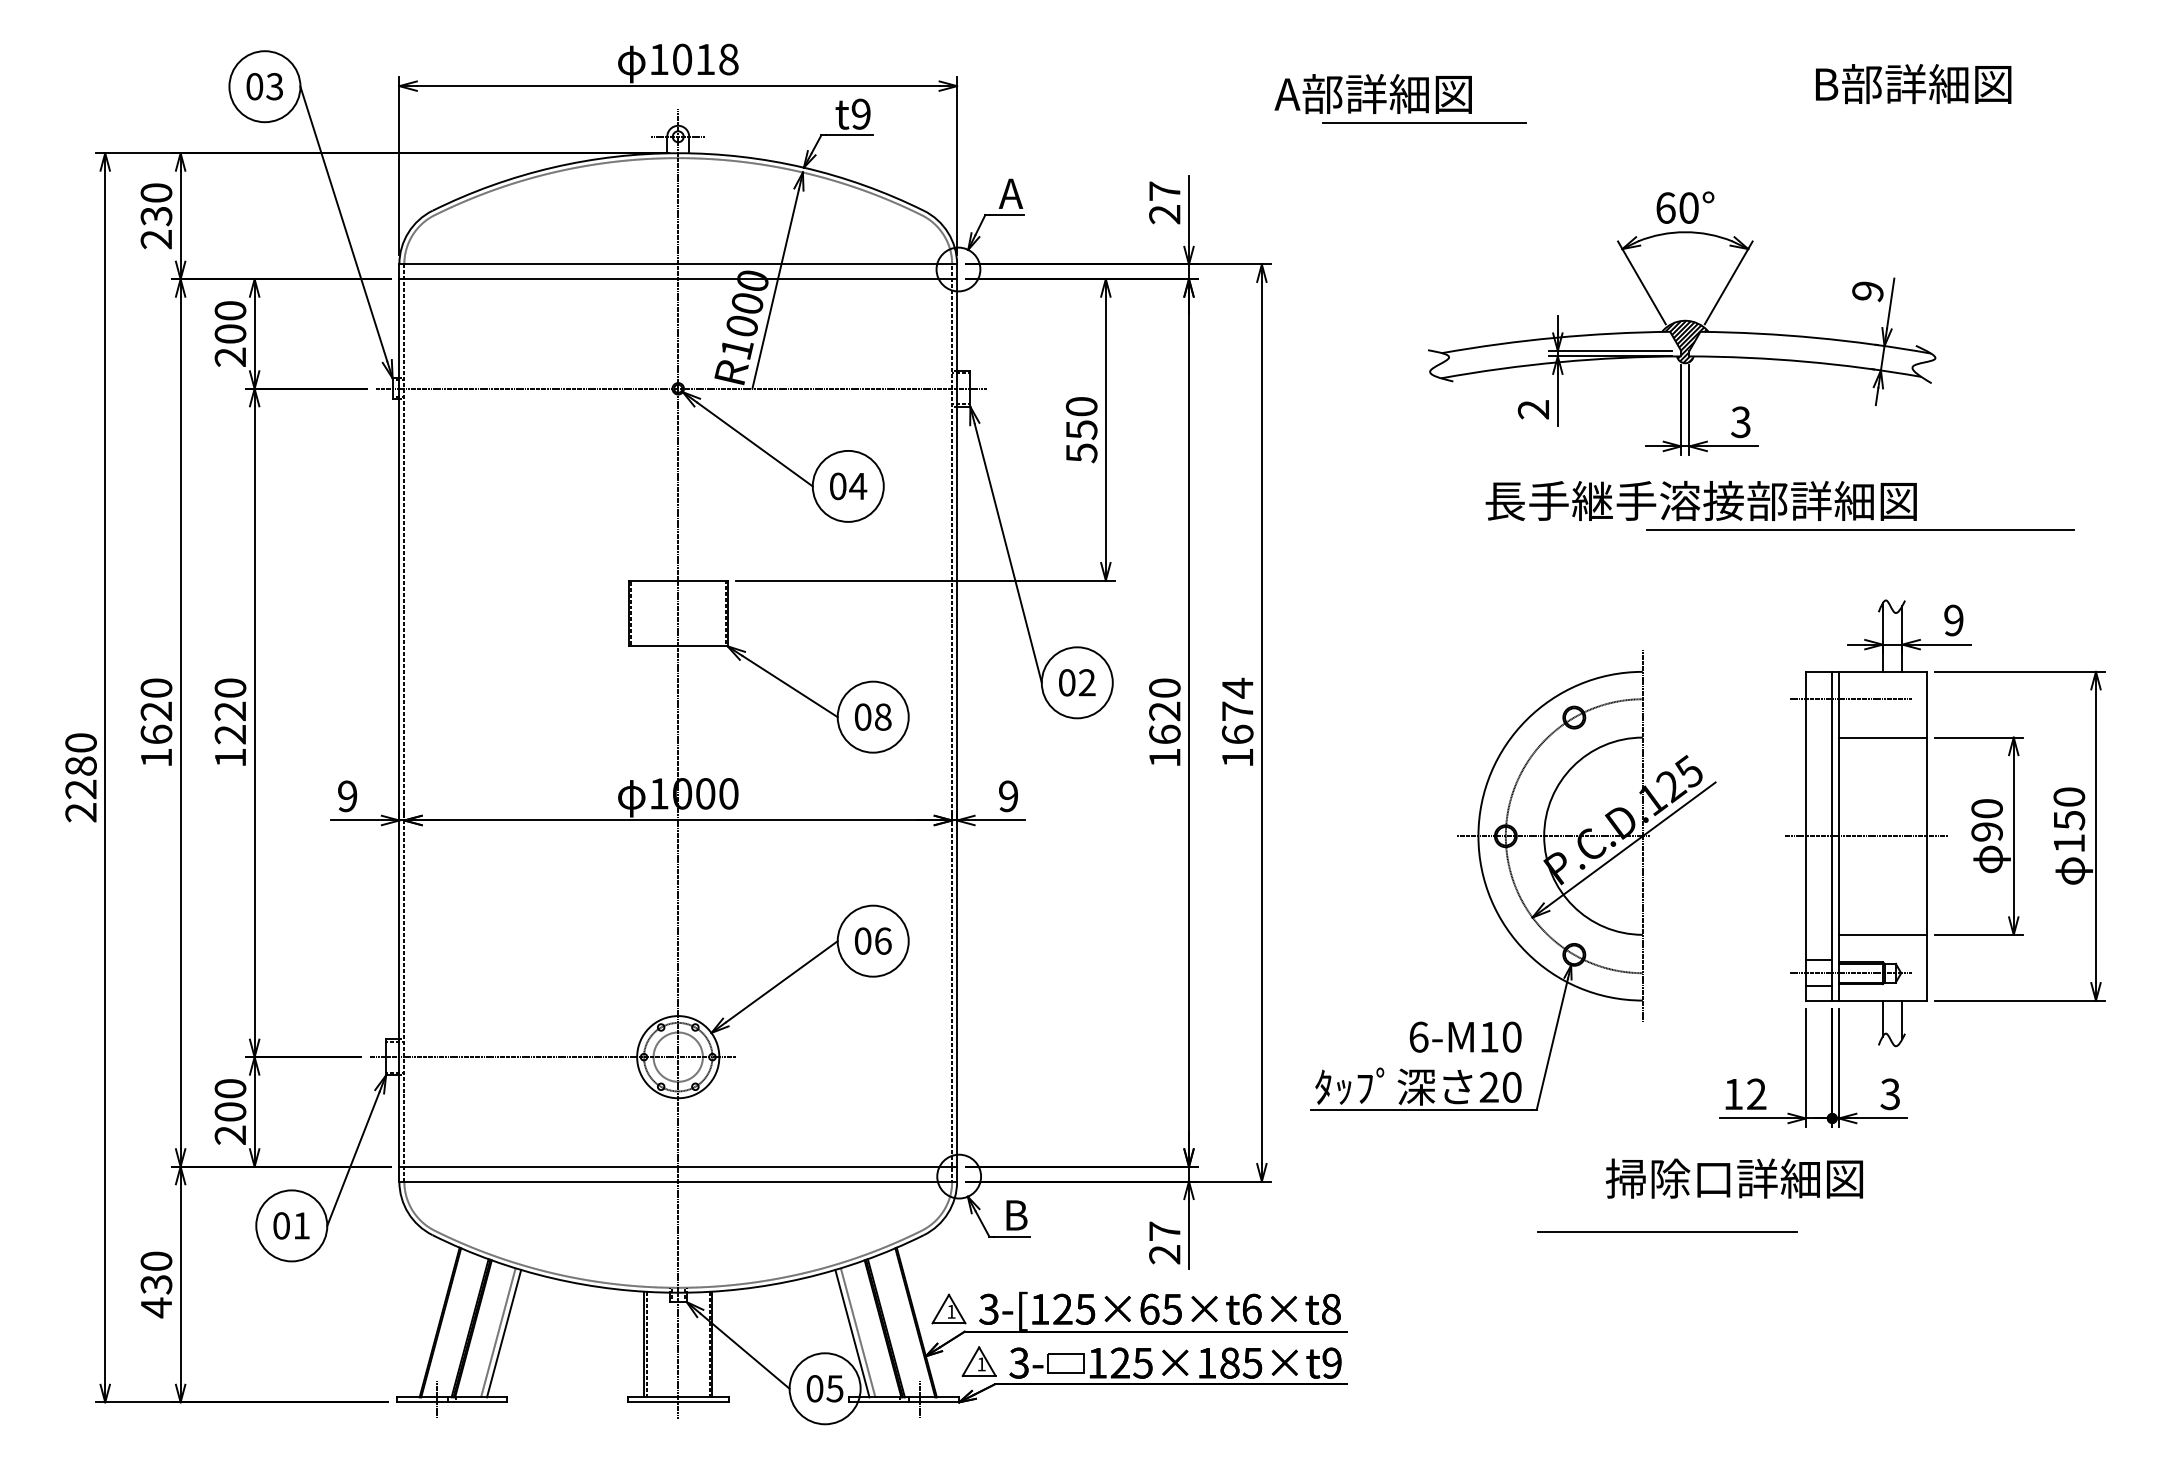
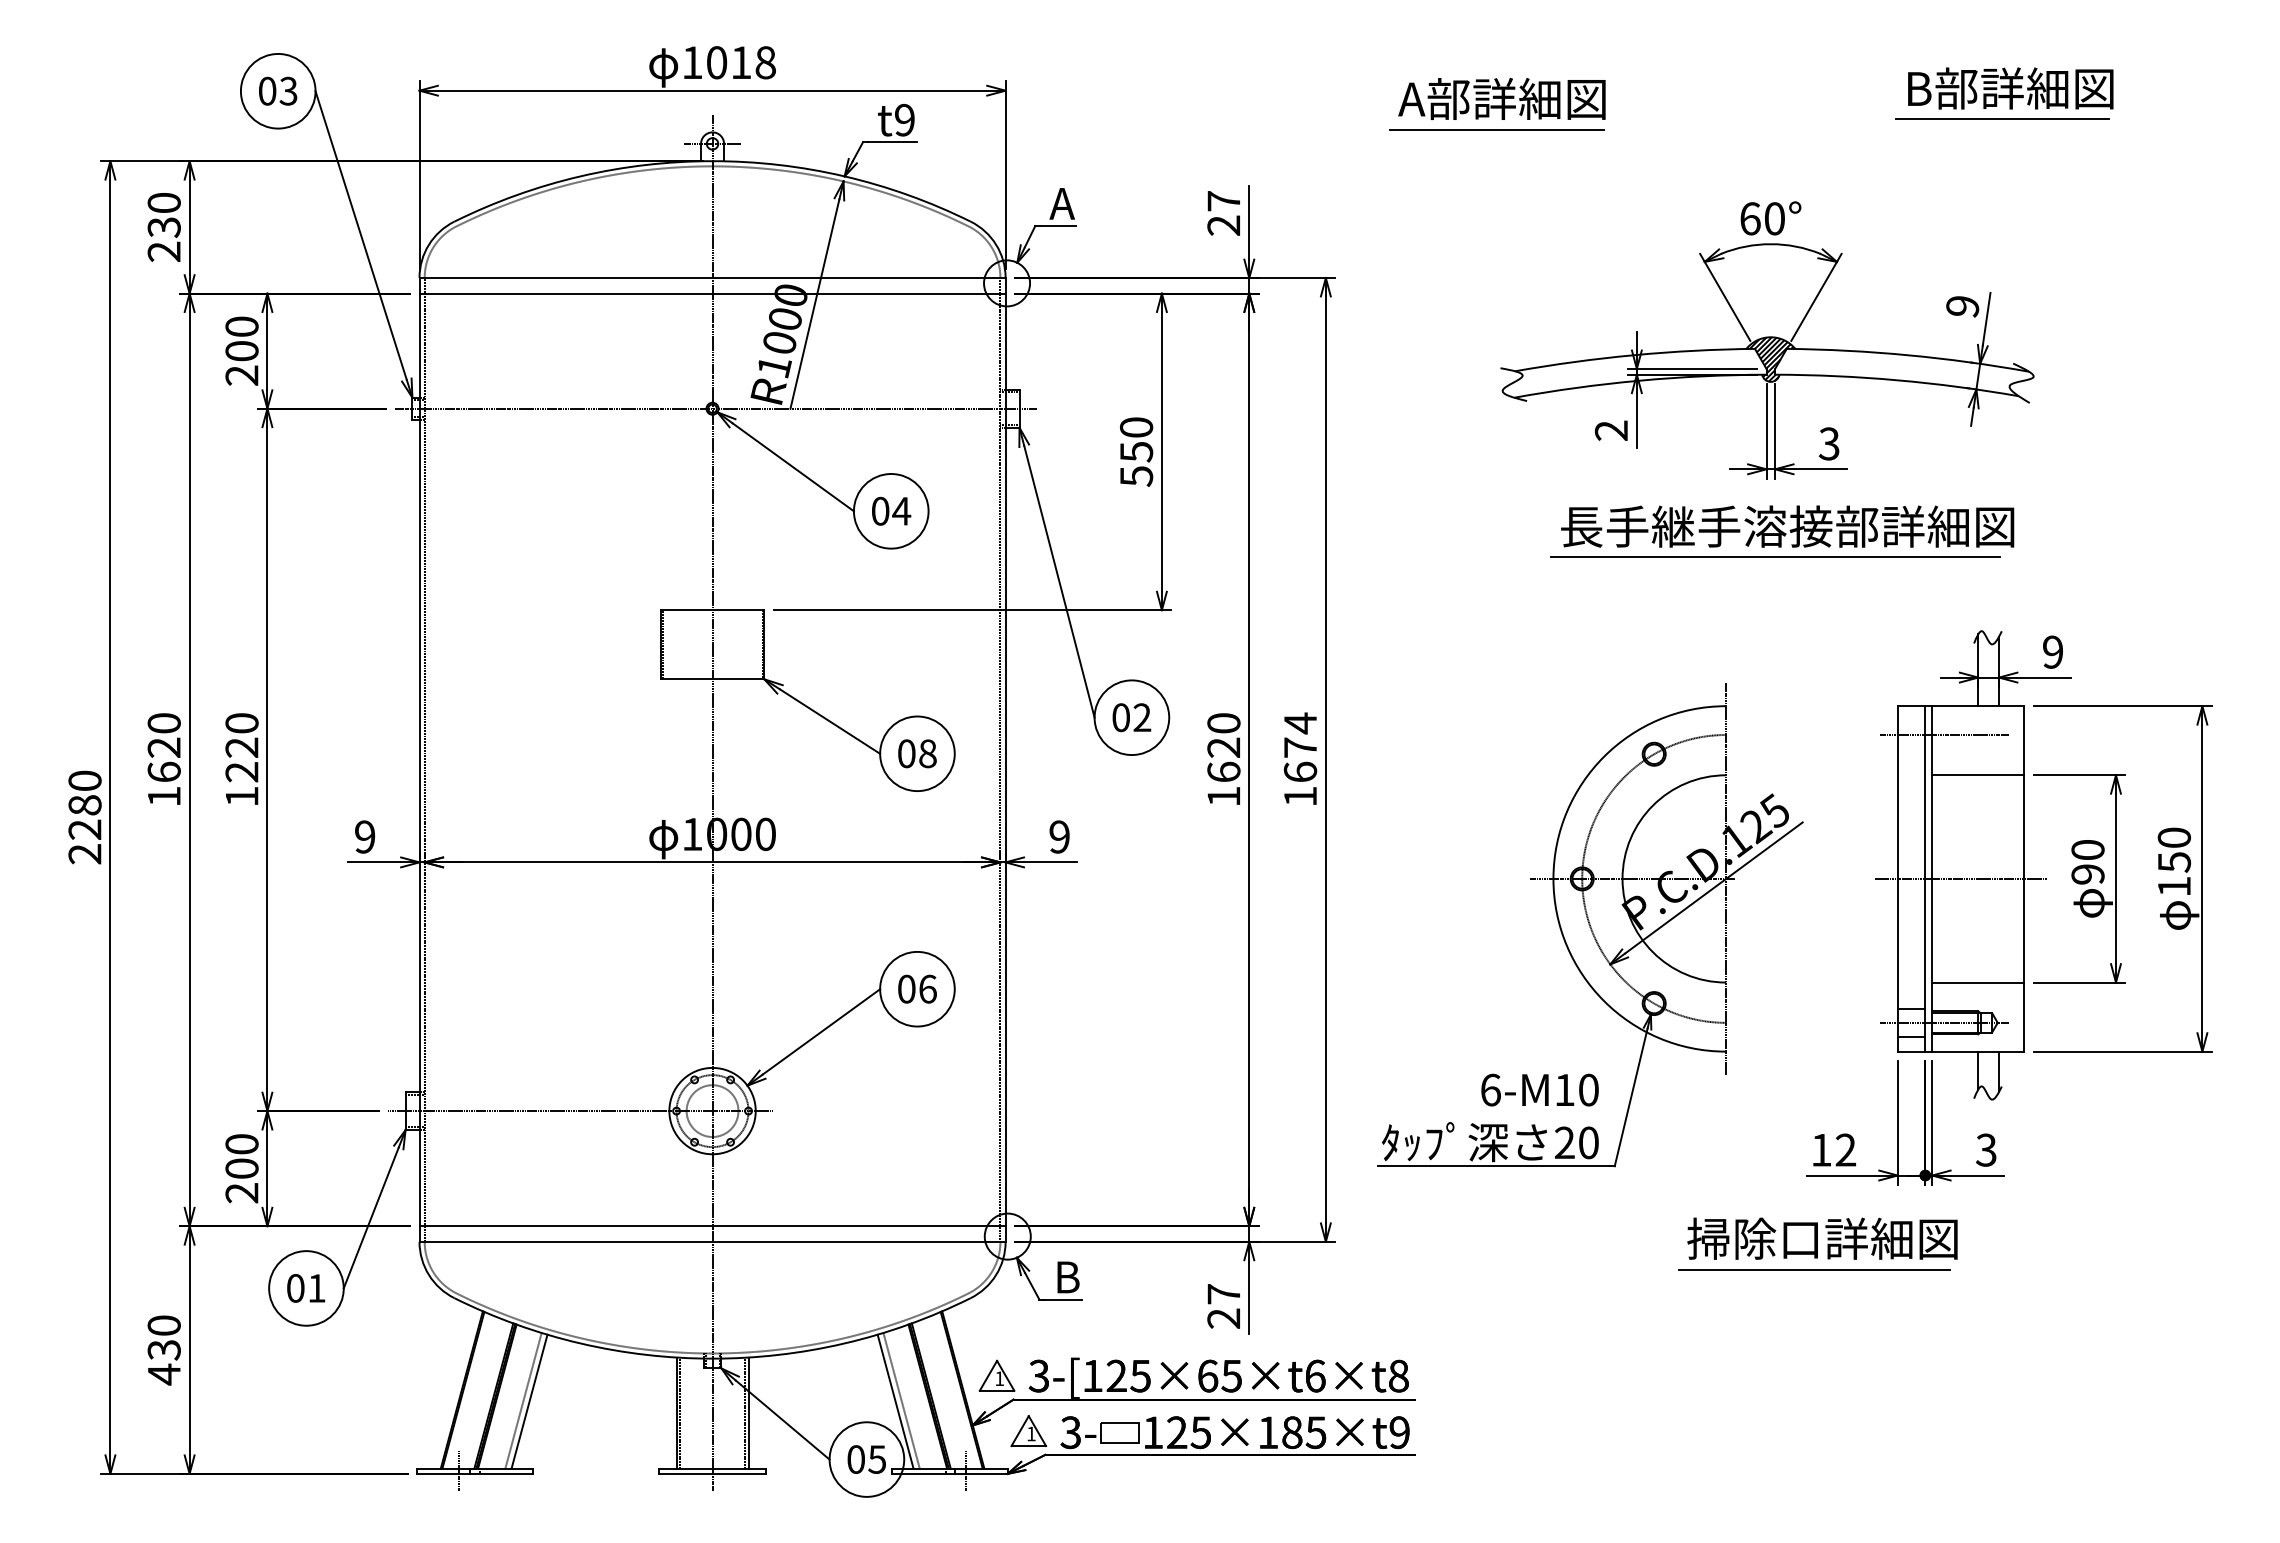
text: (1372, 93) -> (1501, 98), moved
line: (1905, 113) -> (2002, 119), added
line: (1860, 529) -> (1775, 556), moved
line: (1667, 1231) -> (1814, 1269), moved

